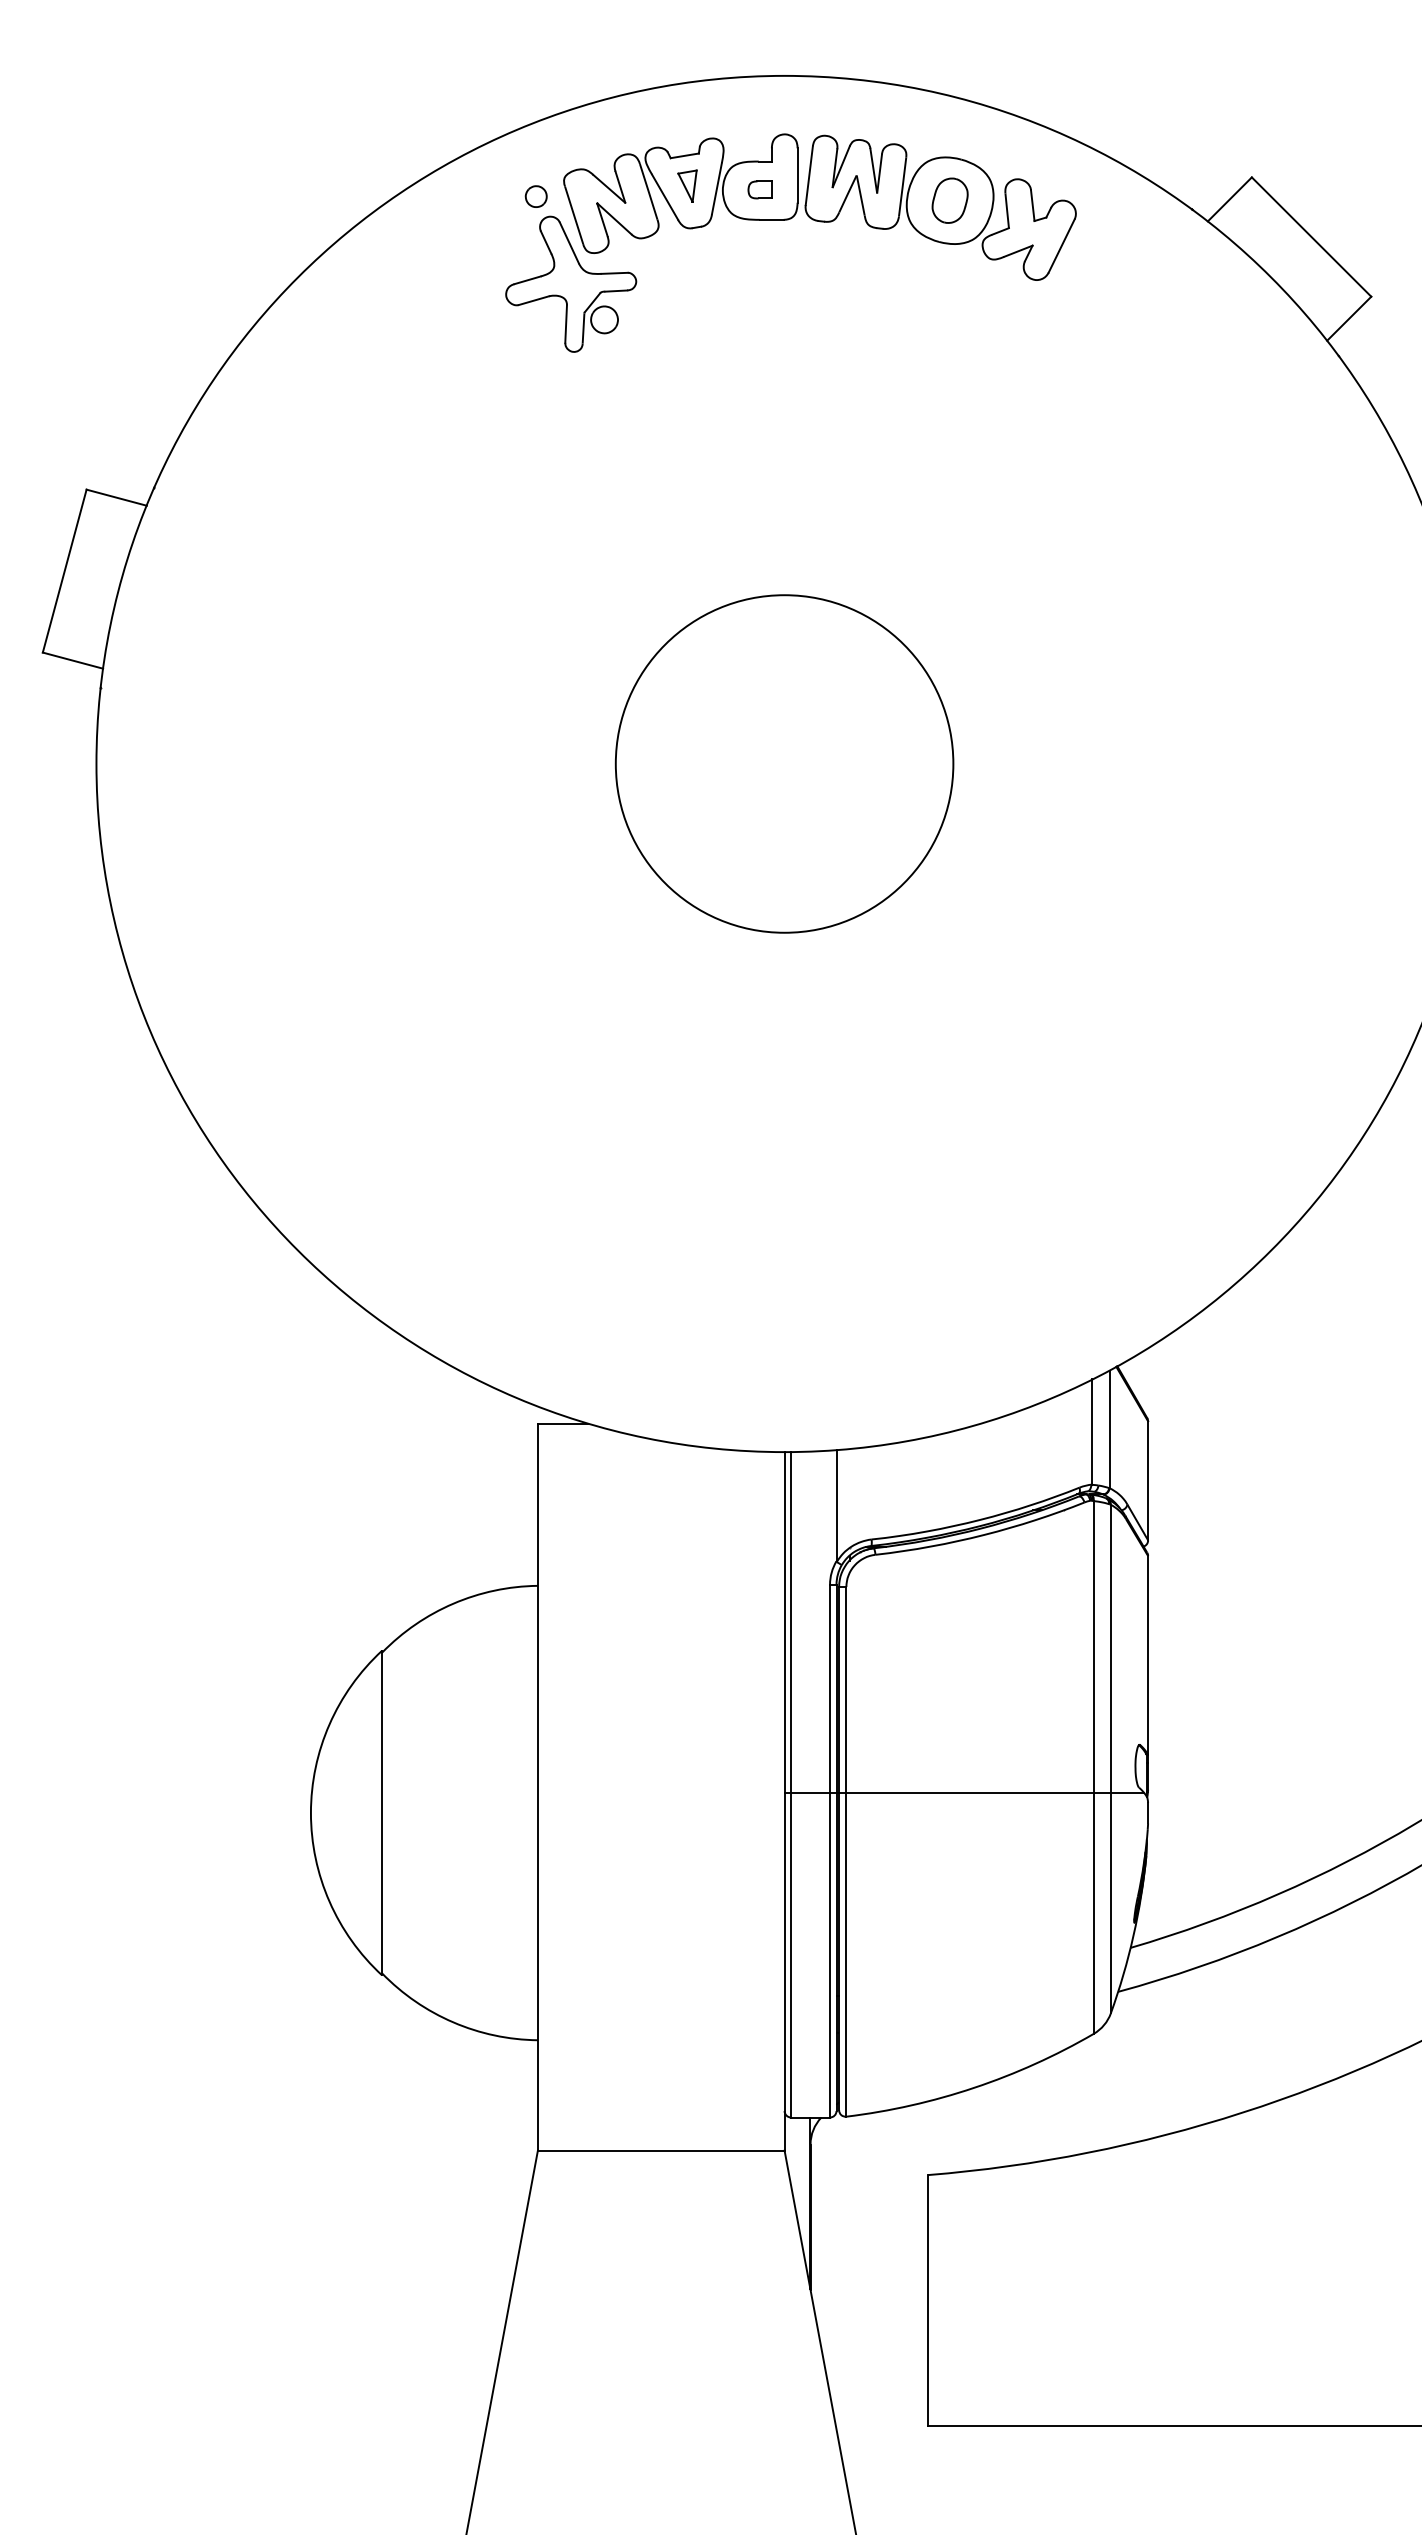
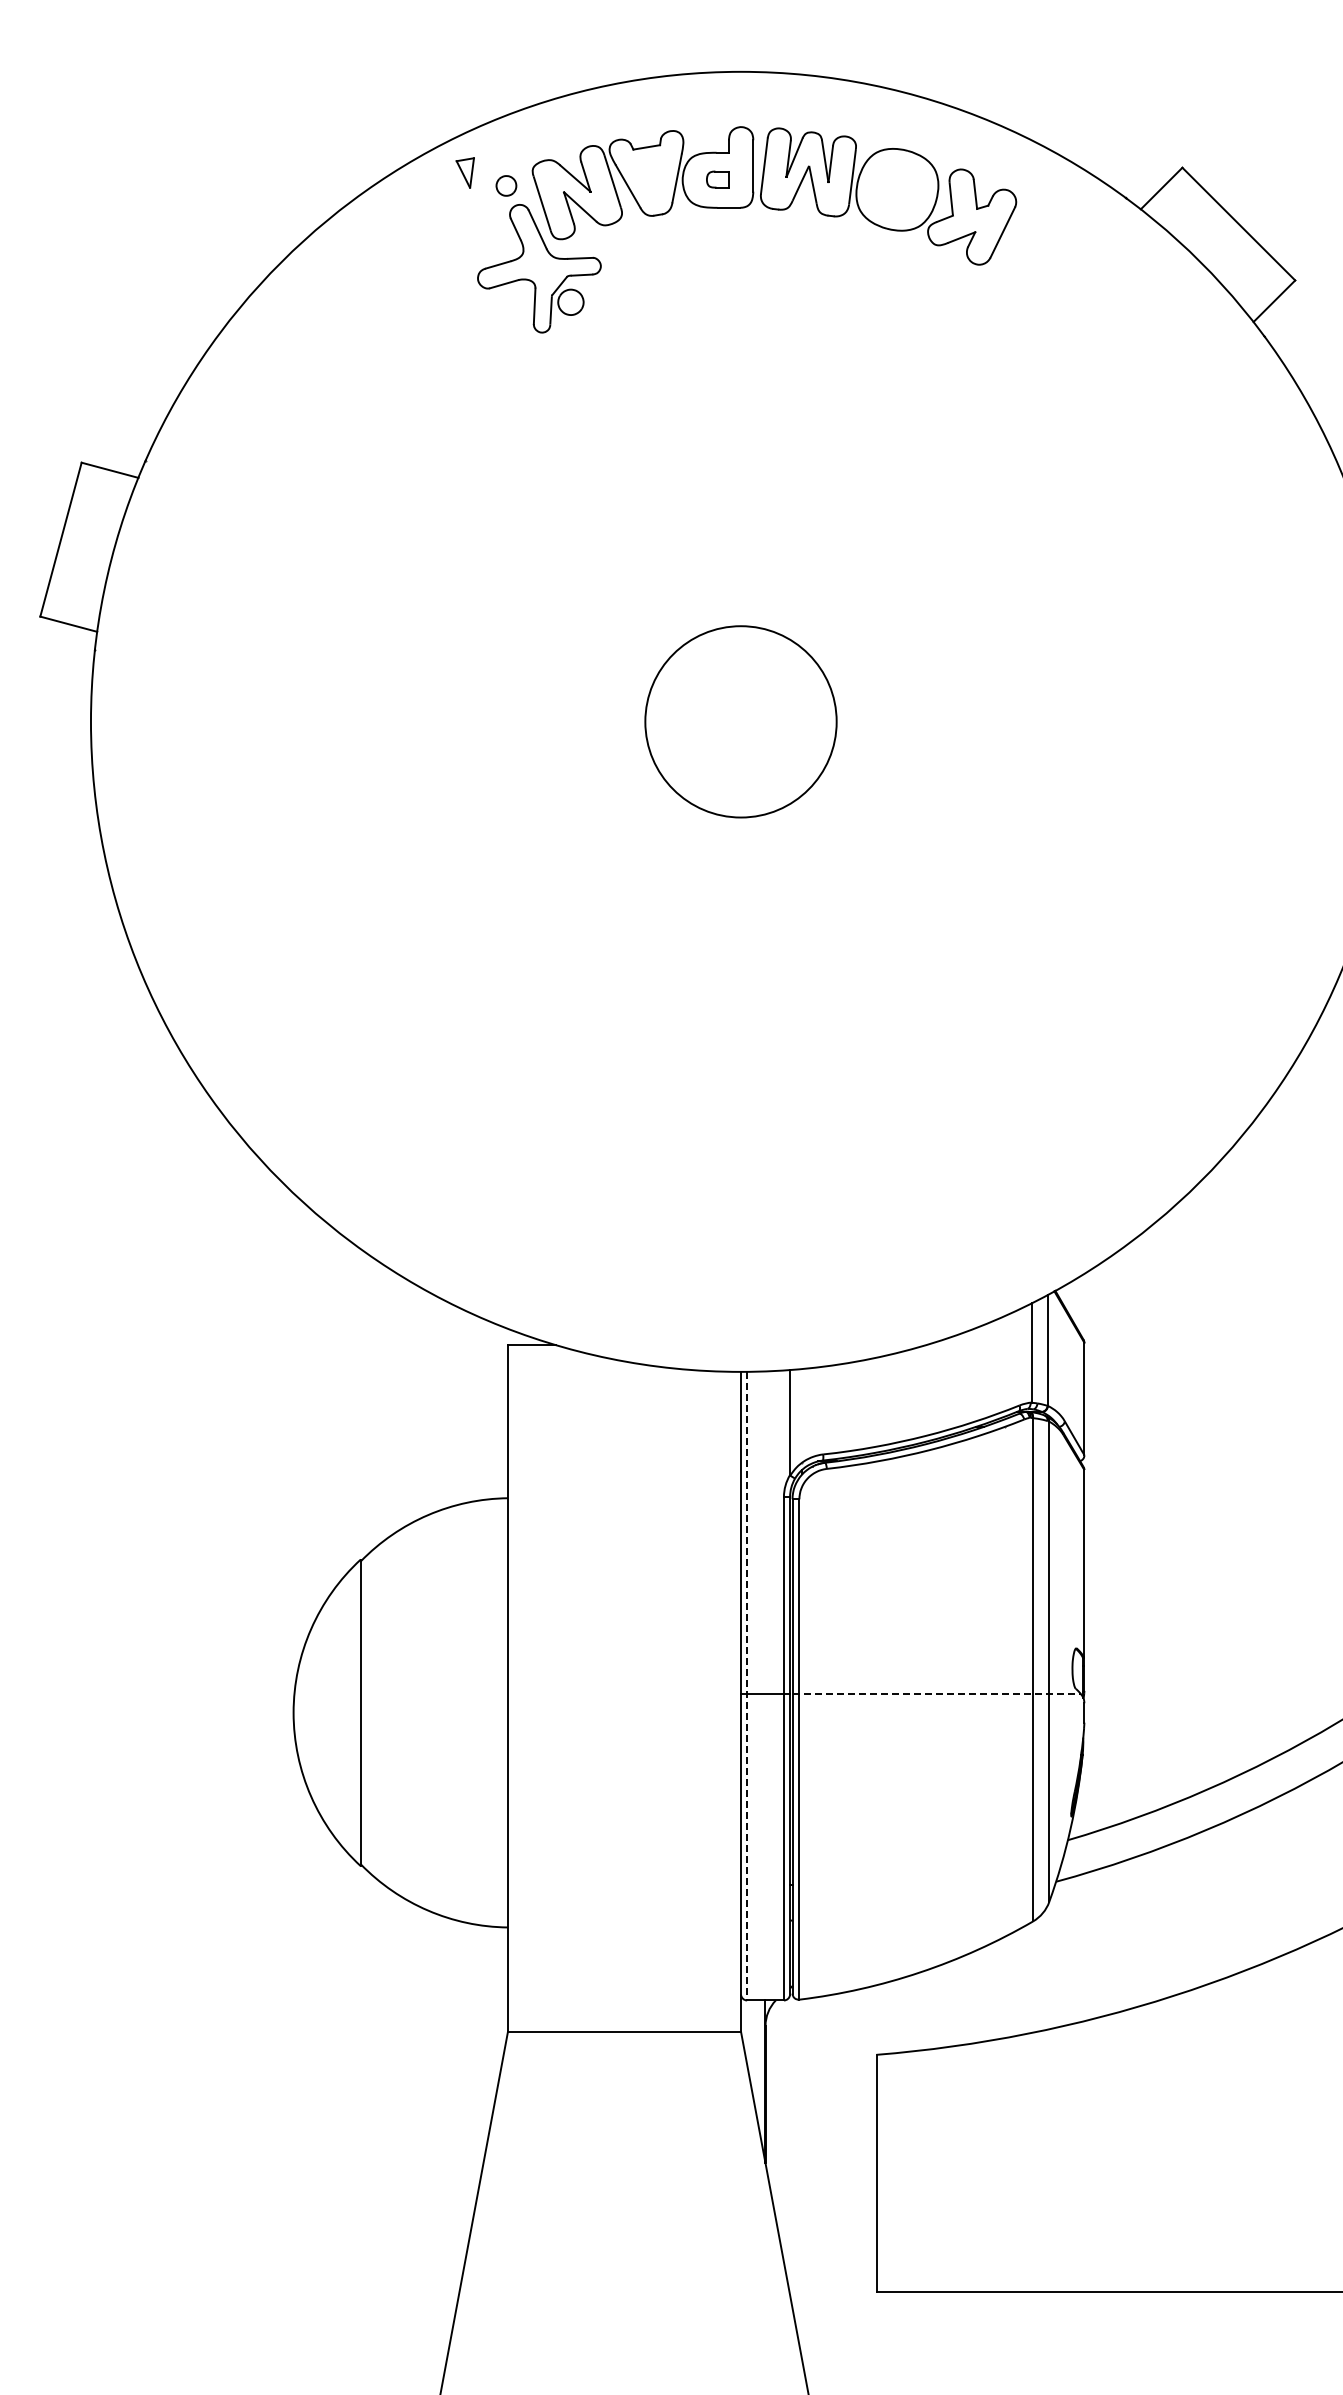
part: (686, 185) -> (464, 172), moved
part: (950, 200) -> (897, 189), removed
circle: (784, 763) -> (740, 721), size x0.6
line: (791, 1785) -> (747, 1686), solid -> dashed
line: (992, 1792) -> (937, 1693), solid -> dashed

